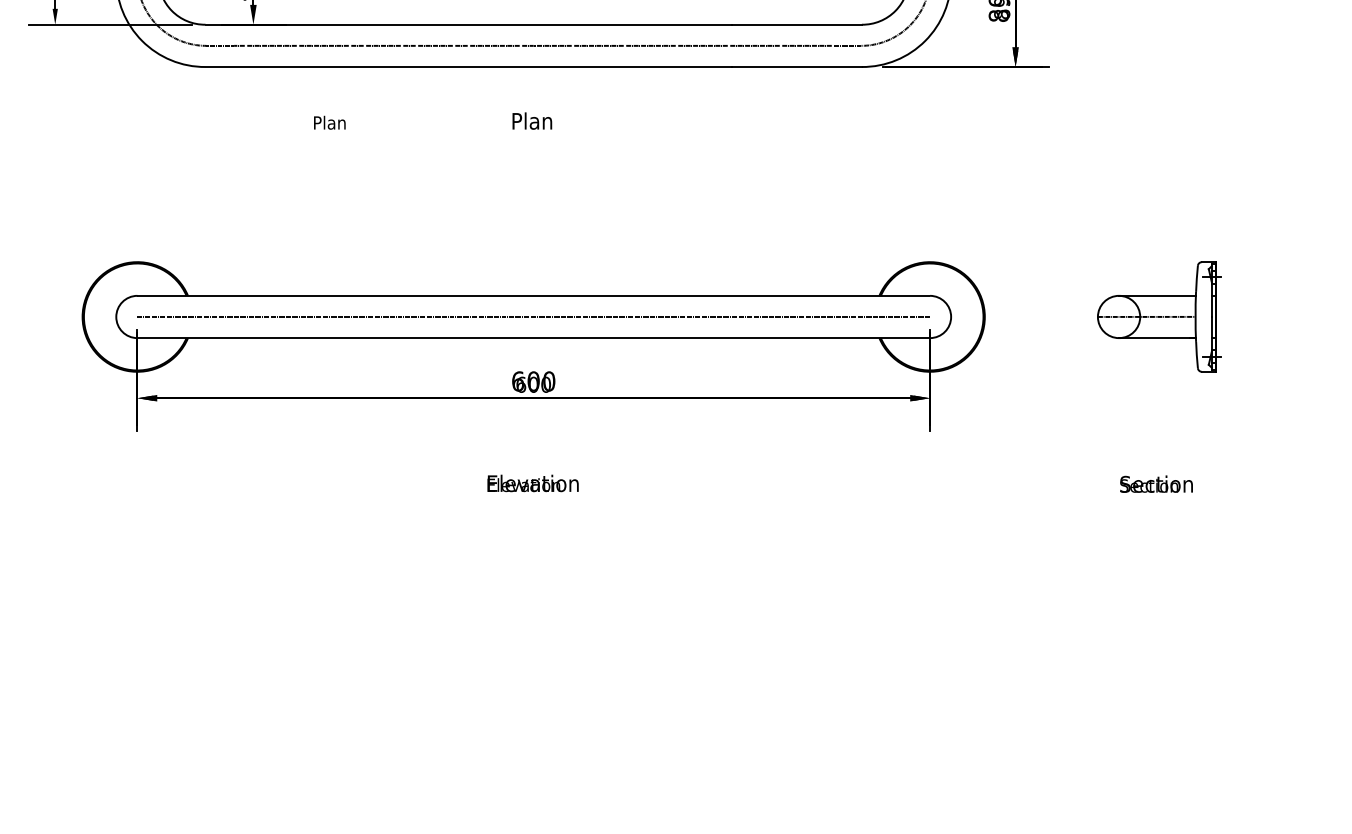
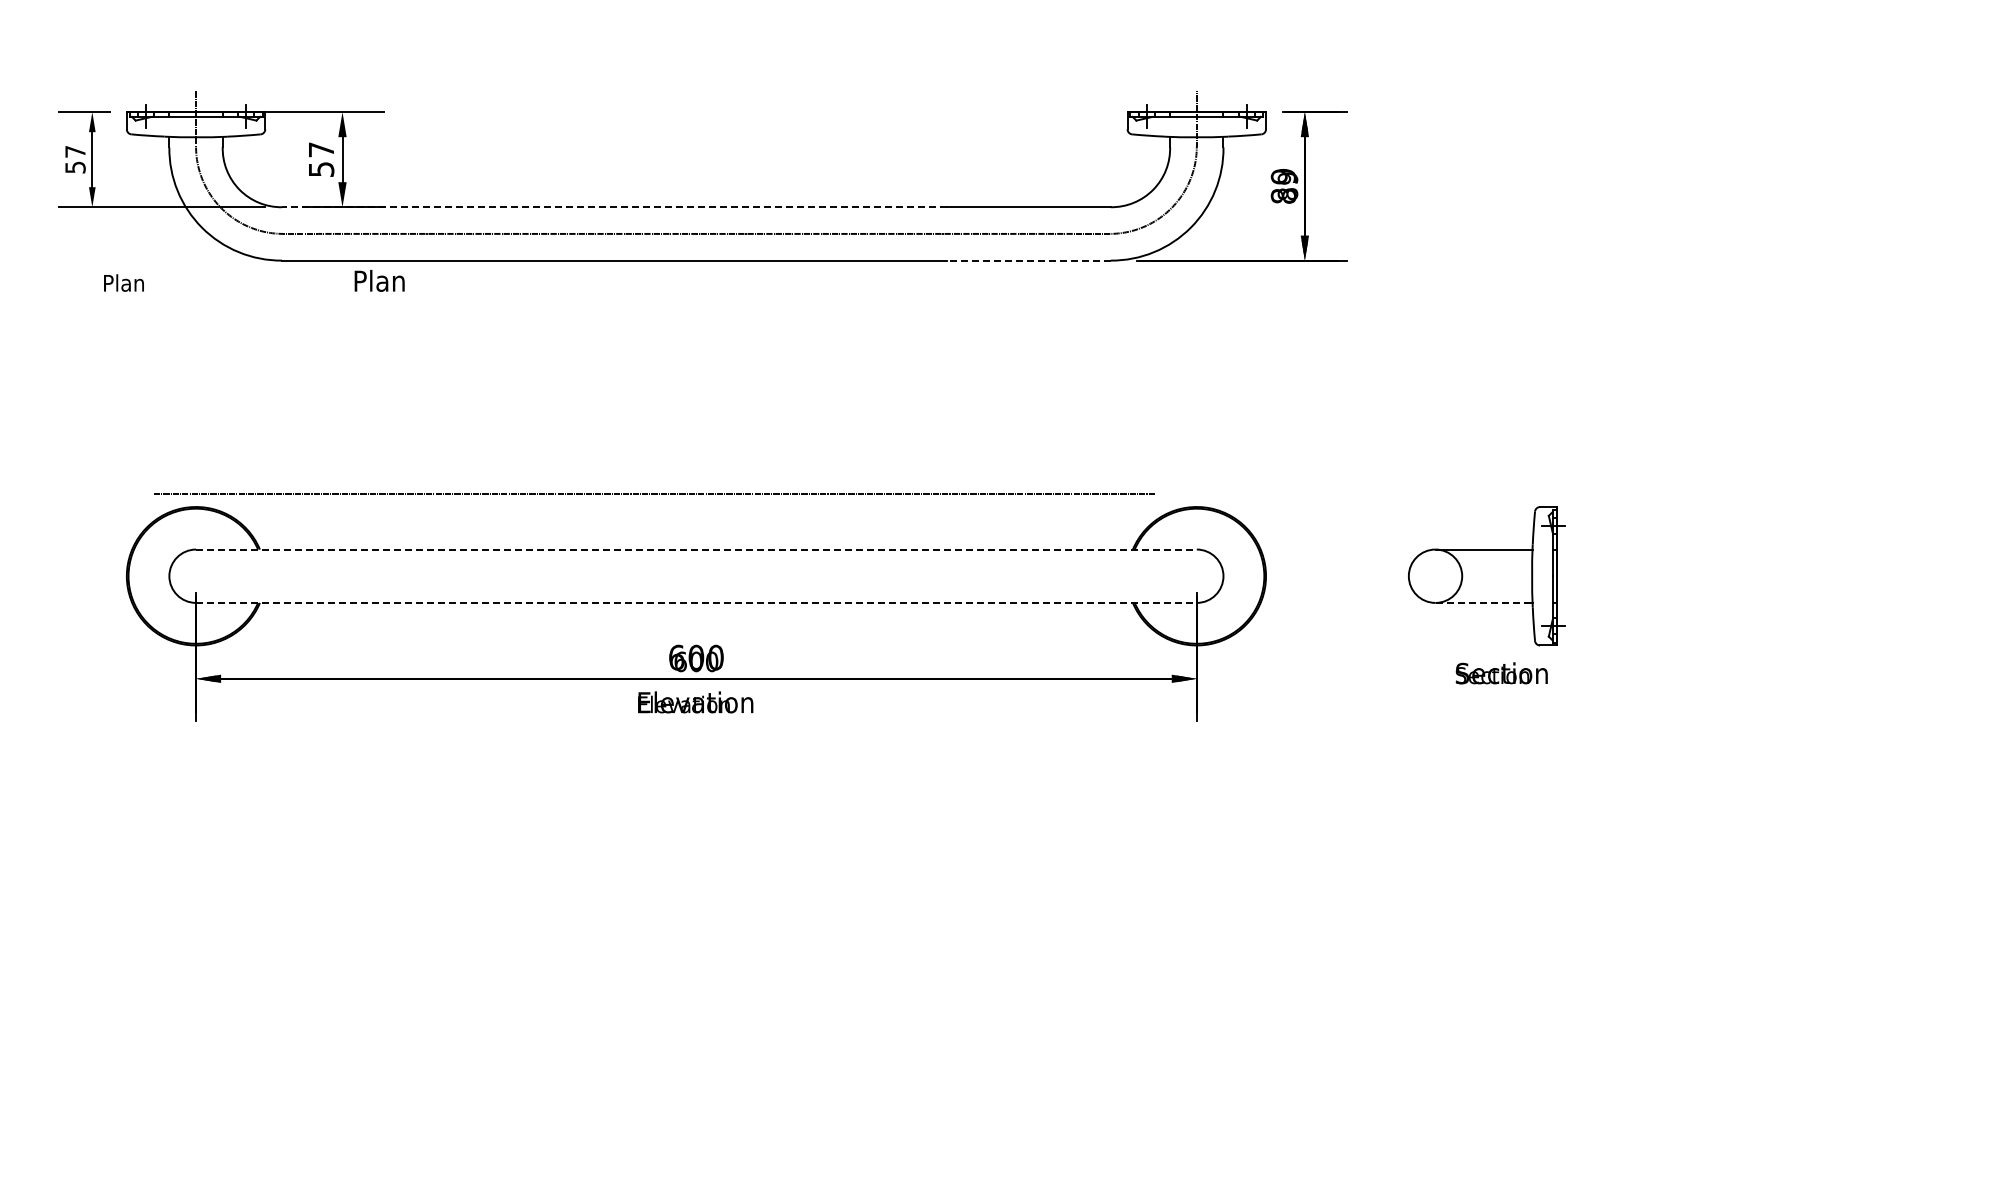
line: (468, 24) -> (613, 207), solid -> dashed
line: (796, 66) -> (1028, 260), solid -> dashed
text: (433, 120) -> (254, 280), moved
line: (533, 295) -> (696, 549), solid -> dashed
line: (533, 316) -> (654, 493), moved
line: (1146, 317) -> (1470, 576), removed
line: (533, 337) -> (696, 602), solid -> dashed
line: (1157, 337) -> (1483, 602), solid -> dashed
text: (532, 483) -> (695, 702), moved
text: (1156, 484) -> (1501, 673), moved

